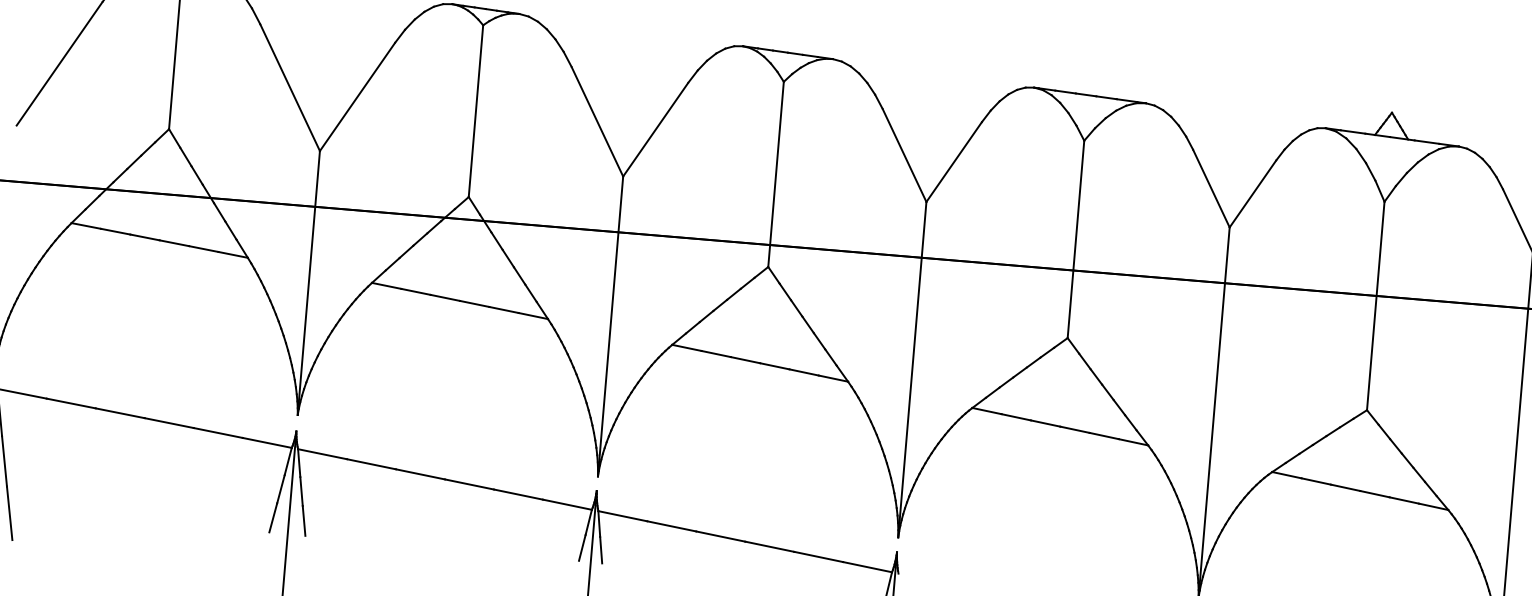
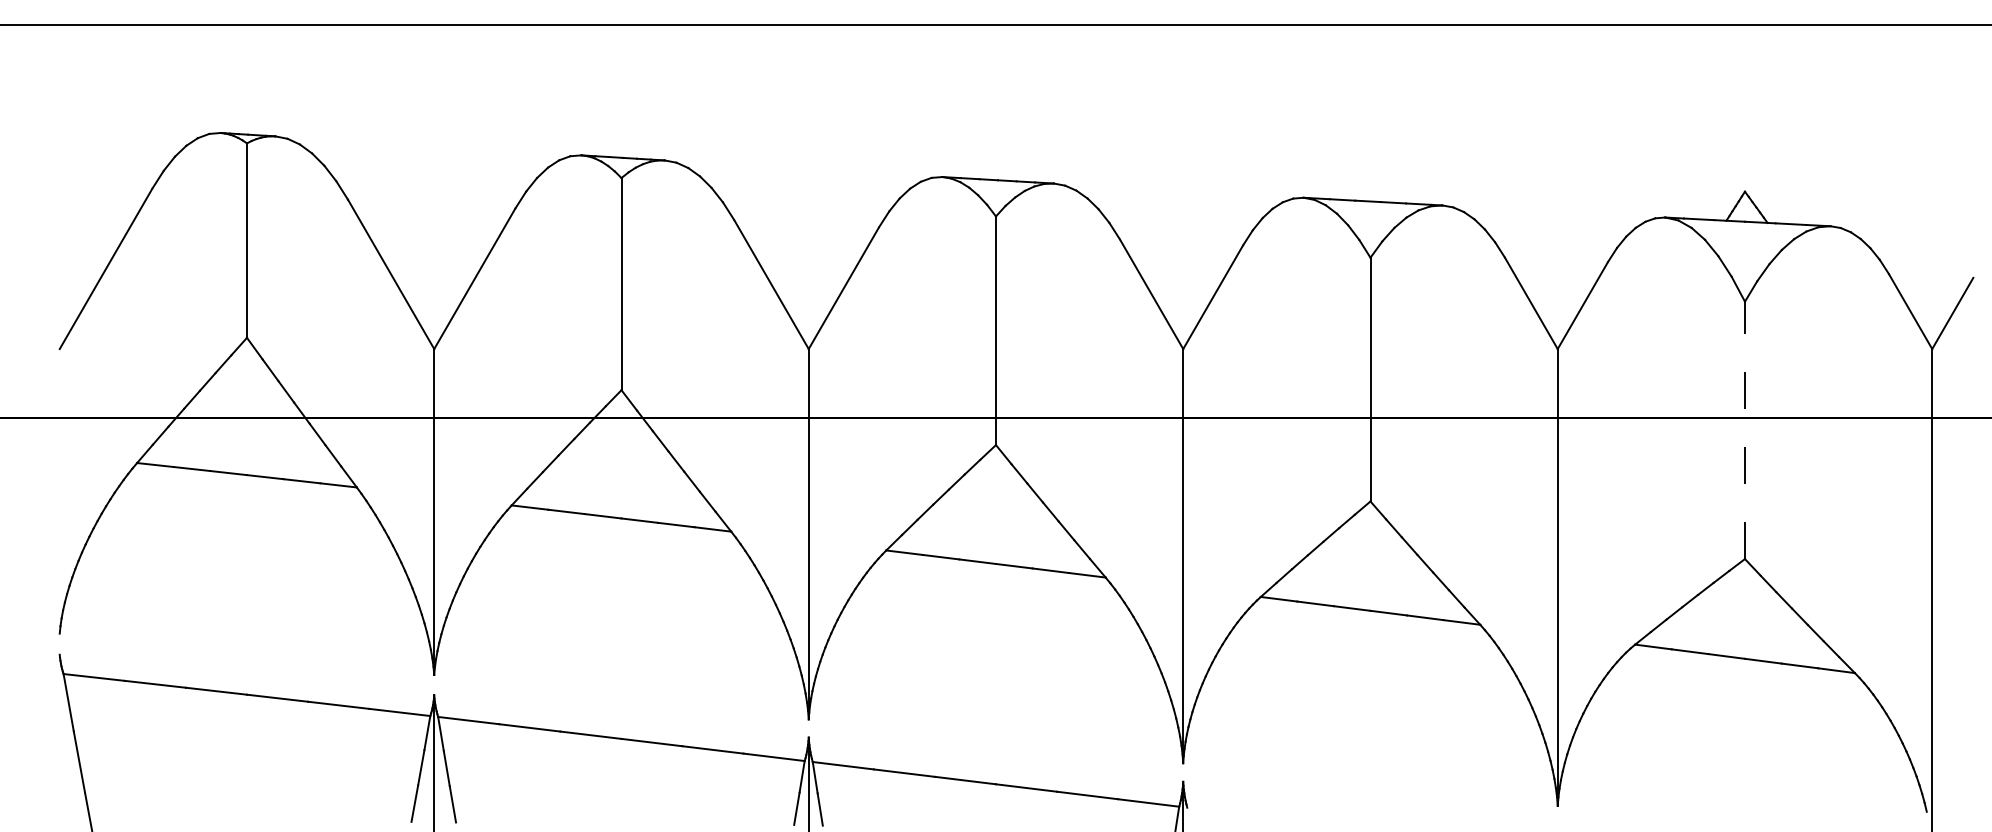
line: (1375, 306) -> (1744, 430), solid -> dashed

